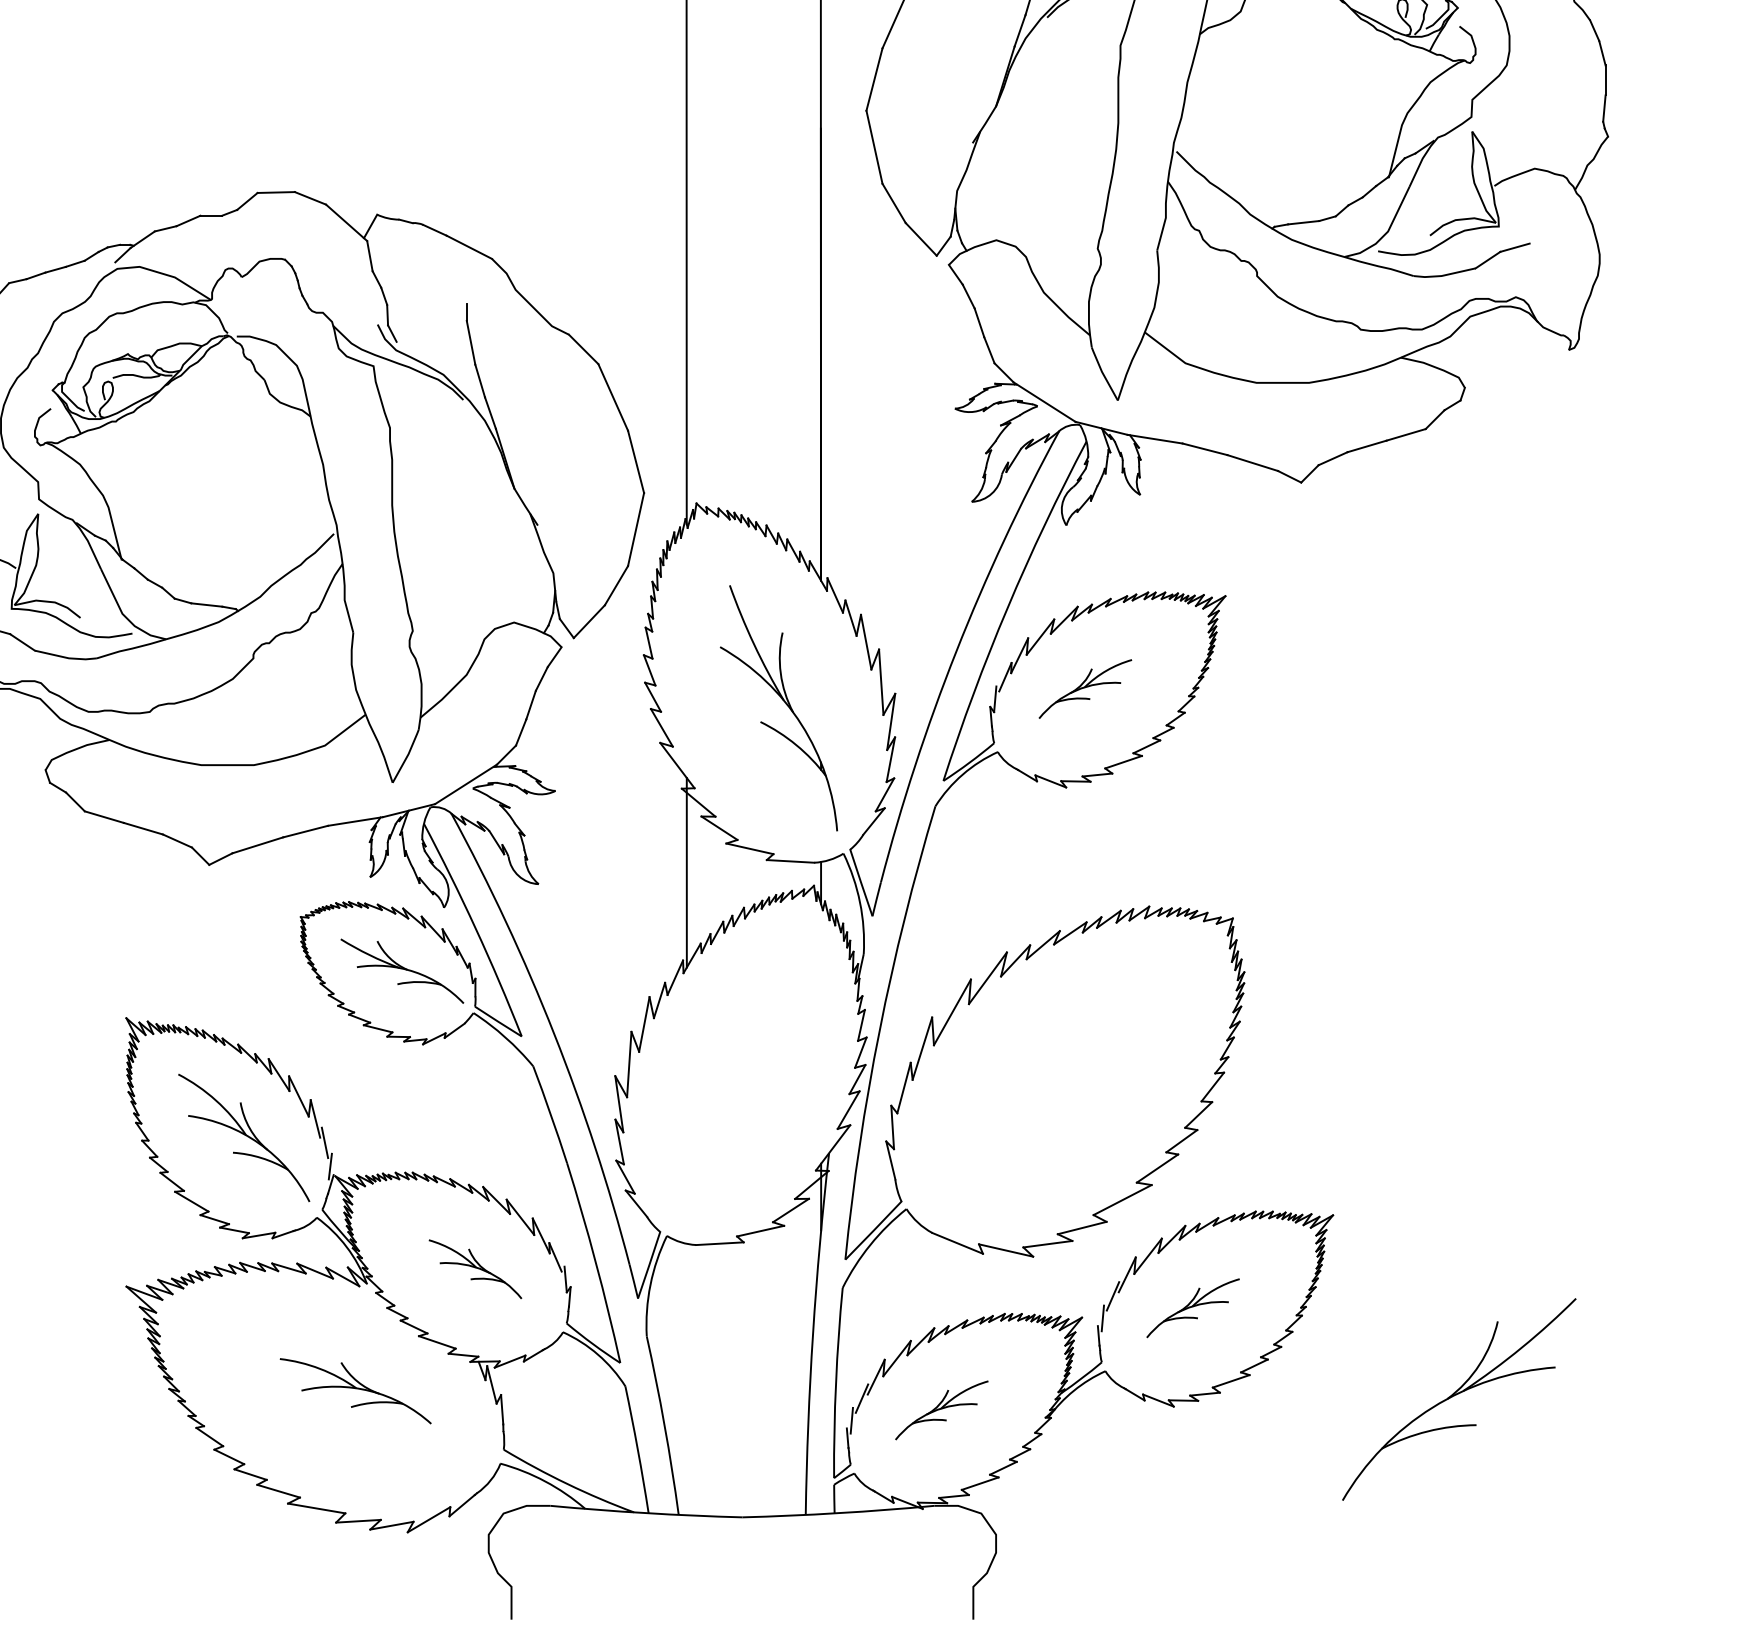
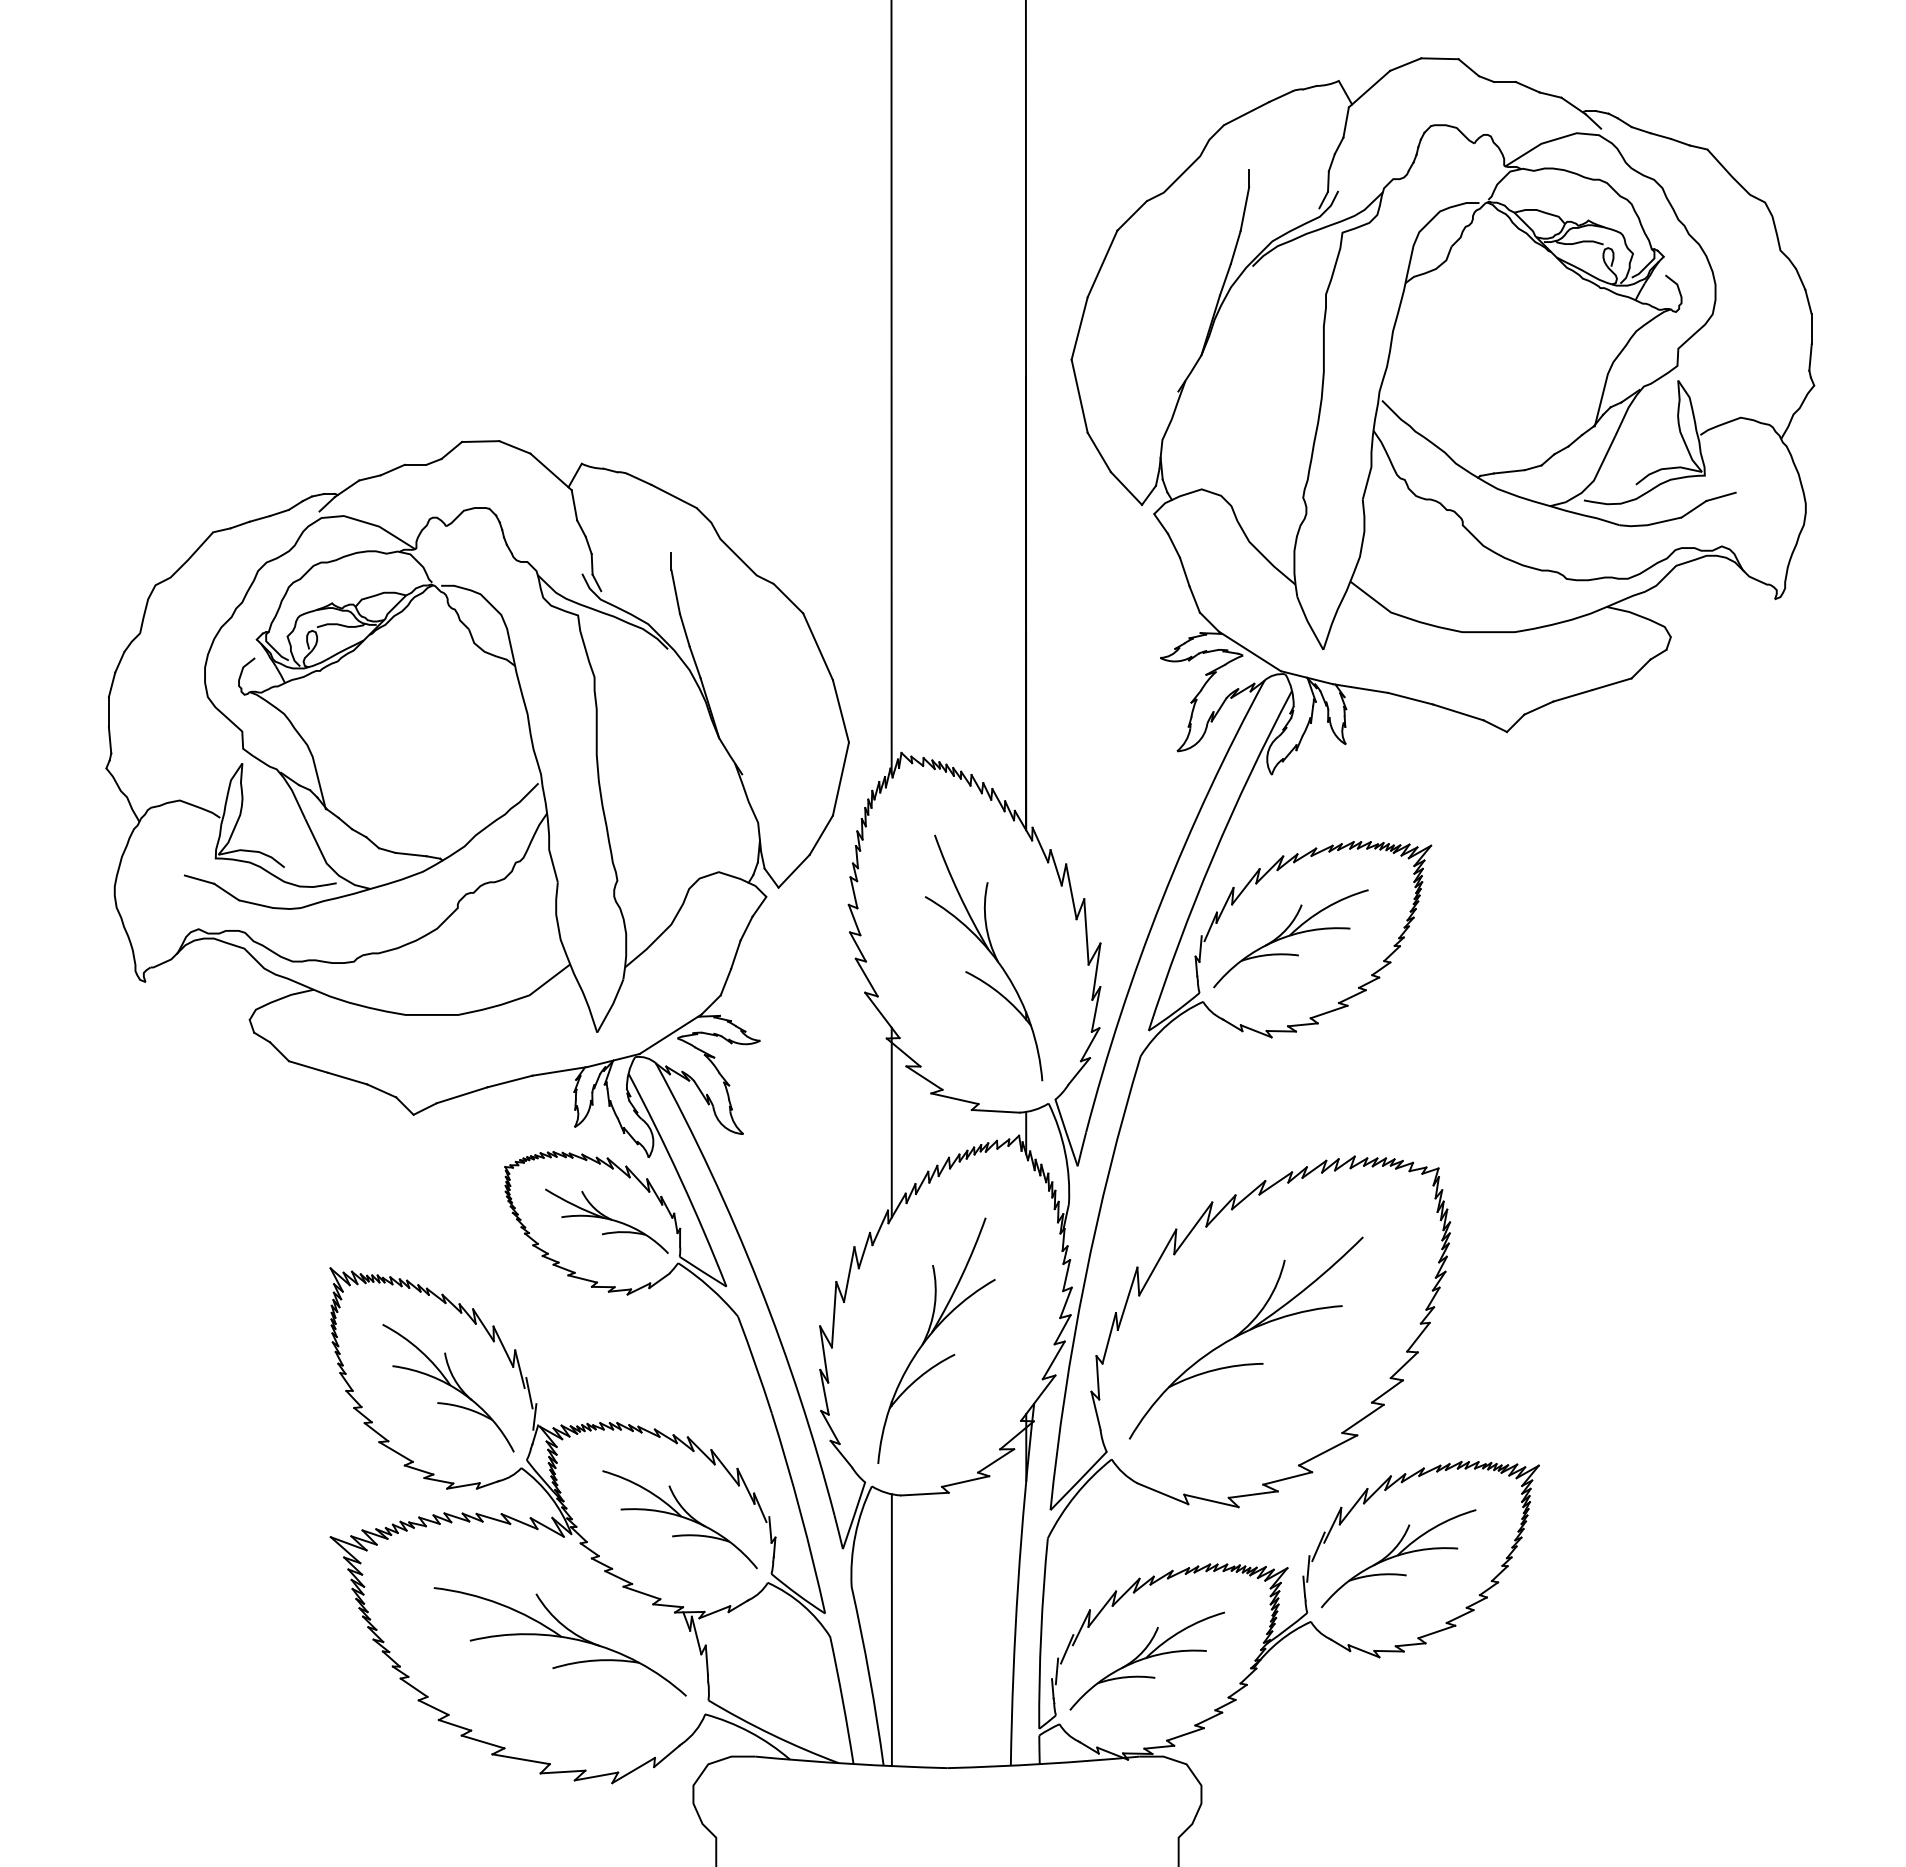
part: (1085, 688) -> (1290, 938), size x1.67
part: (725, 1086) -> (930, 1336), added
part: (474, 1269) -> (679, 1519), size x1.67
part: (1192, 1307) -> (1398, 1558), size x1.67
line: (686, 1379) -> (891, 1630), added
part: (354, 1390) -> (559, 1641), size x1.67
part: (1458, 1398) -> (1245, 1337), moved
part: (941, 1409) -> (1146, 1660), size x1.67

